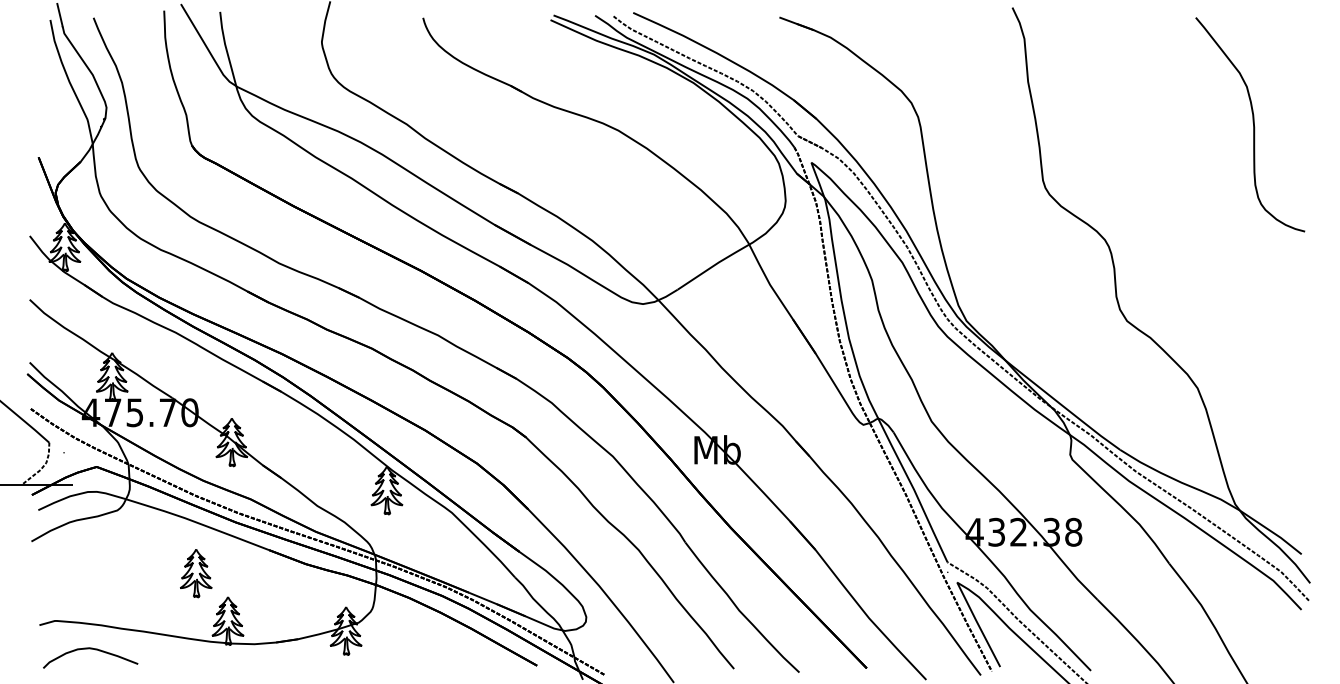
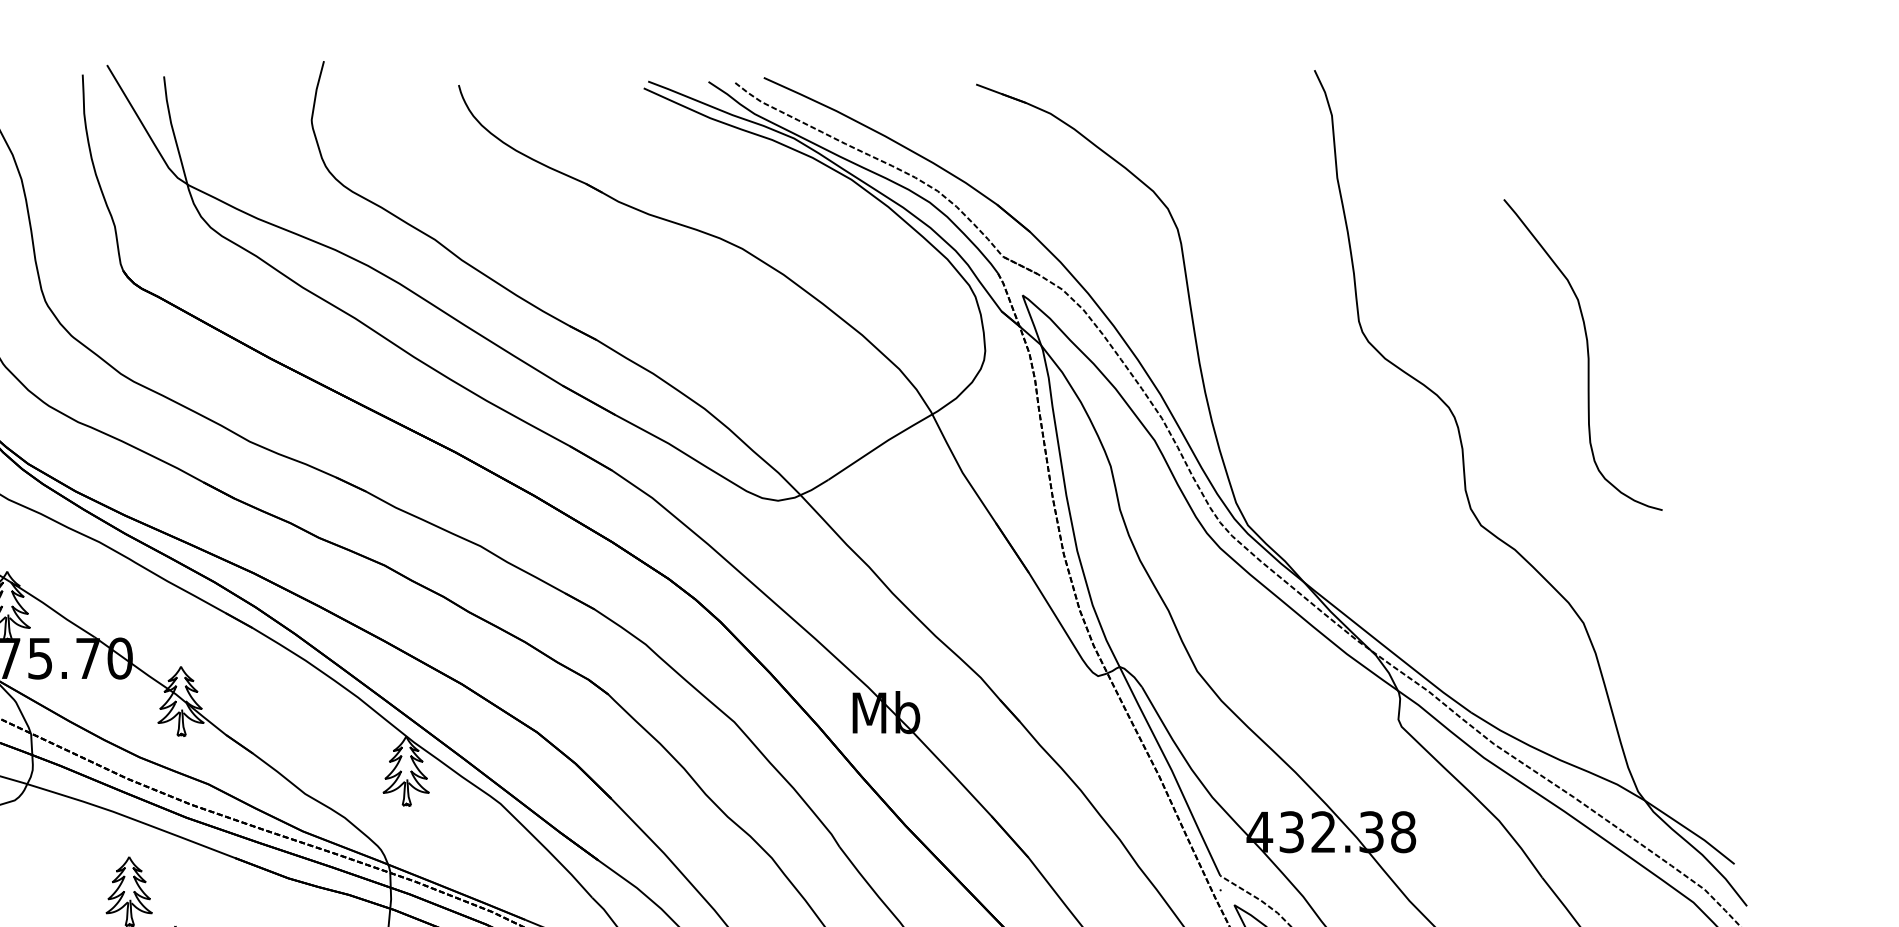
curve: (1252, 122) -> (1586, 351), moved

